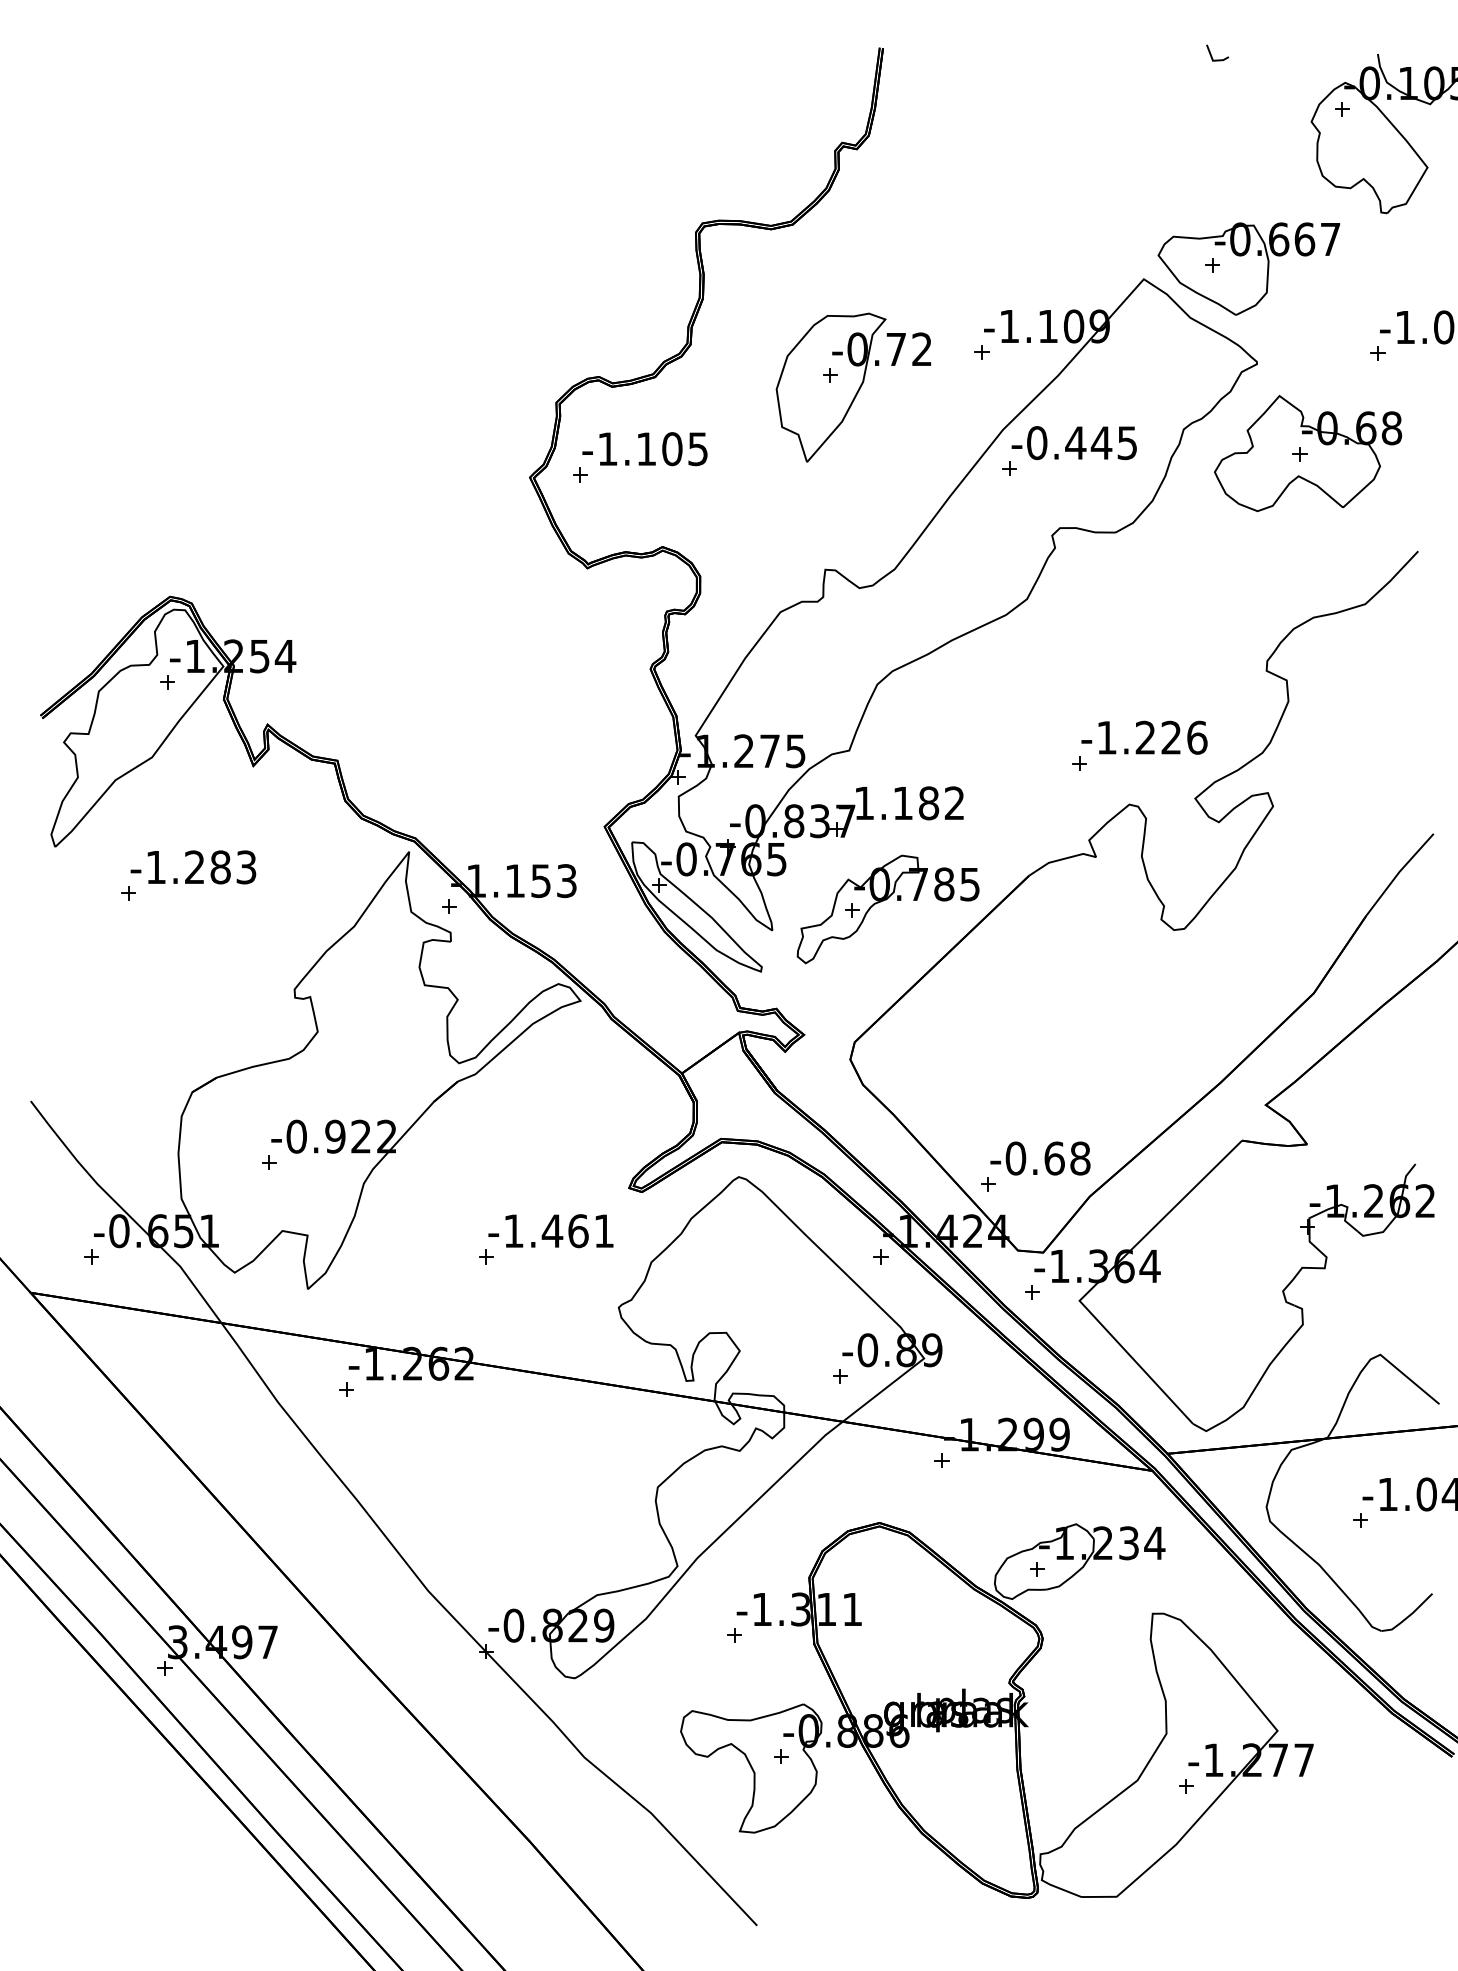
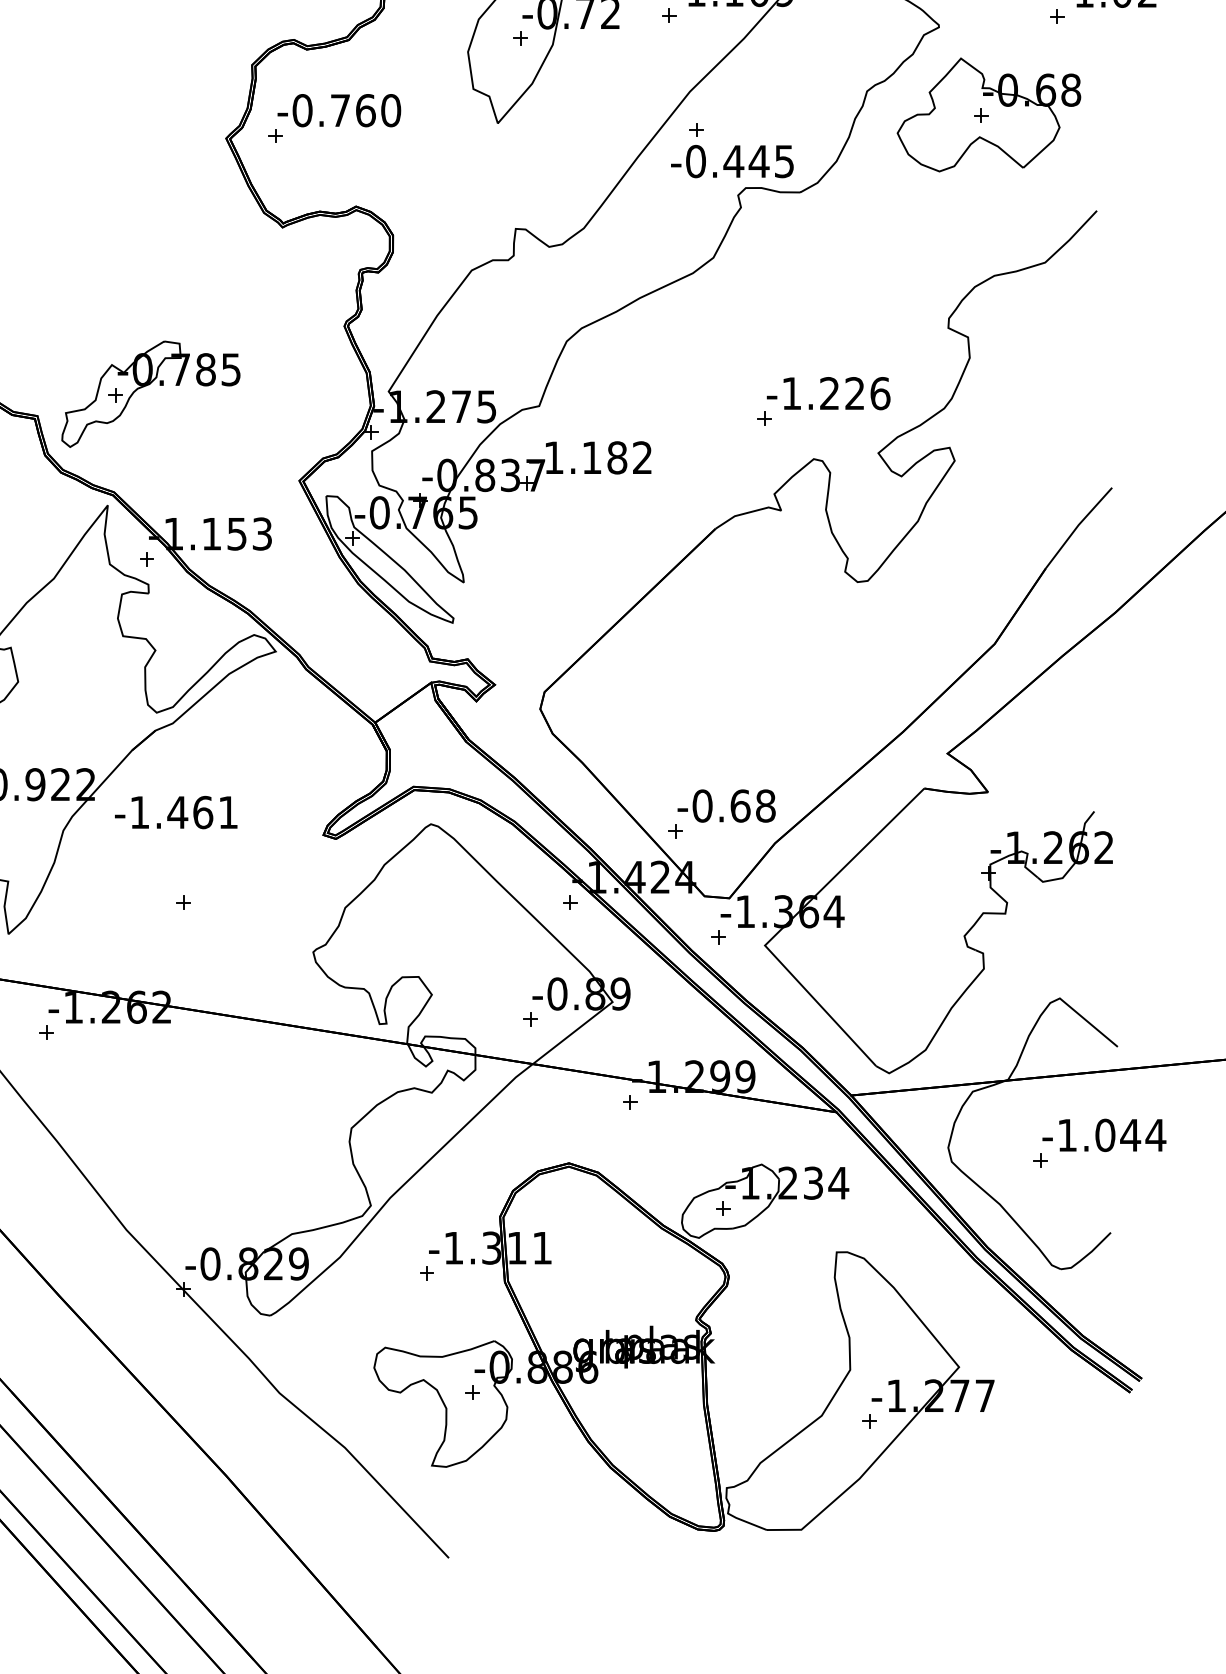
text: (1073, 443) -> (731, 161), moved
text: (652, 449) -> (346, 110), -1.105 -> -0.760
part: (883, 901) -> (146, 386), moved
text: (550, 1231) -> (175, 812), moved

